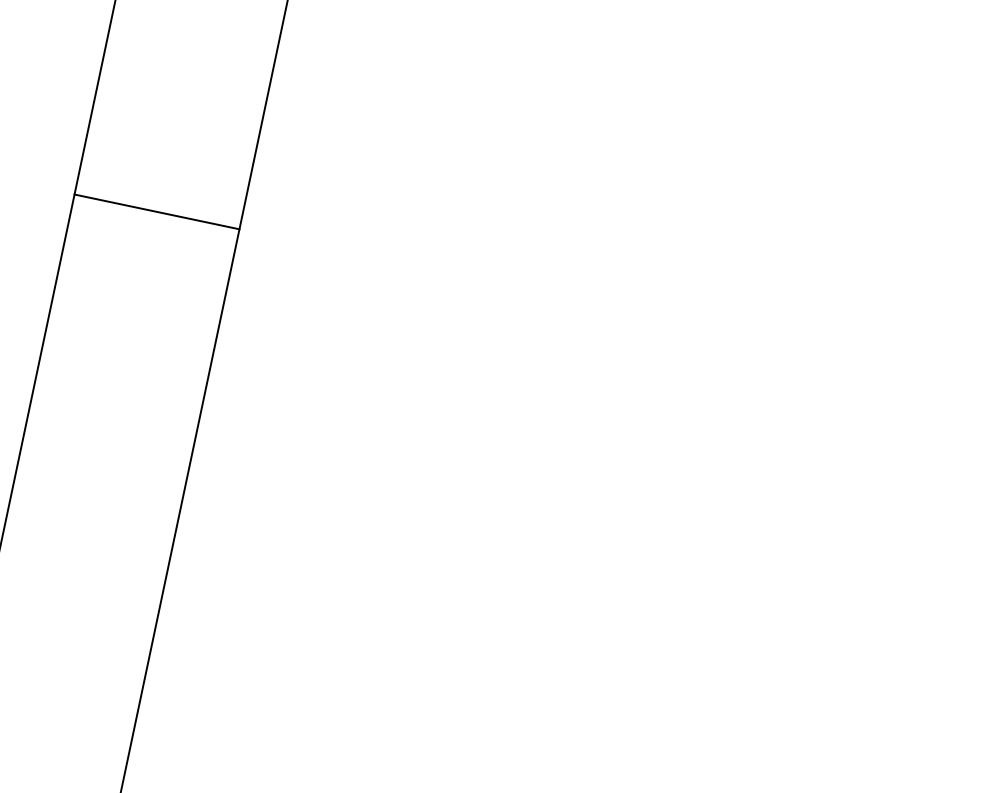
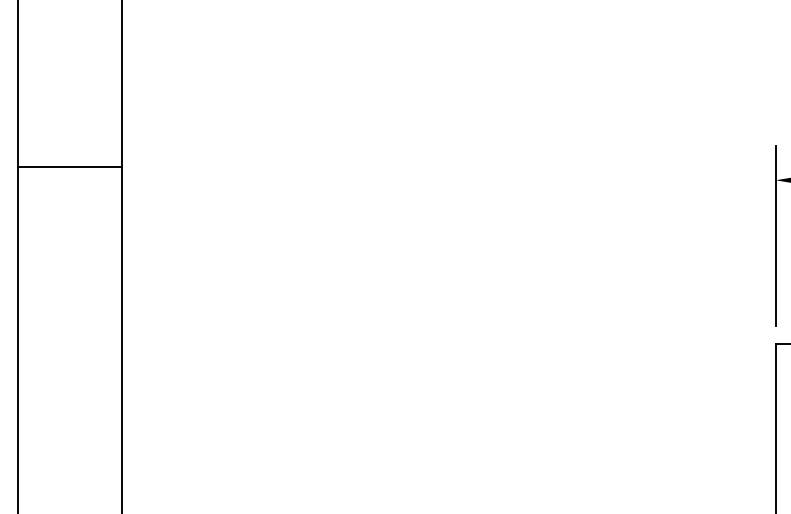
line: (156, 211) -> (69, 167), moved

